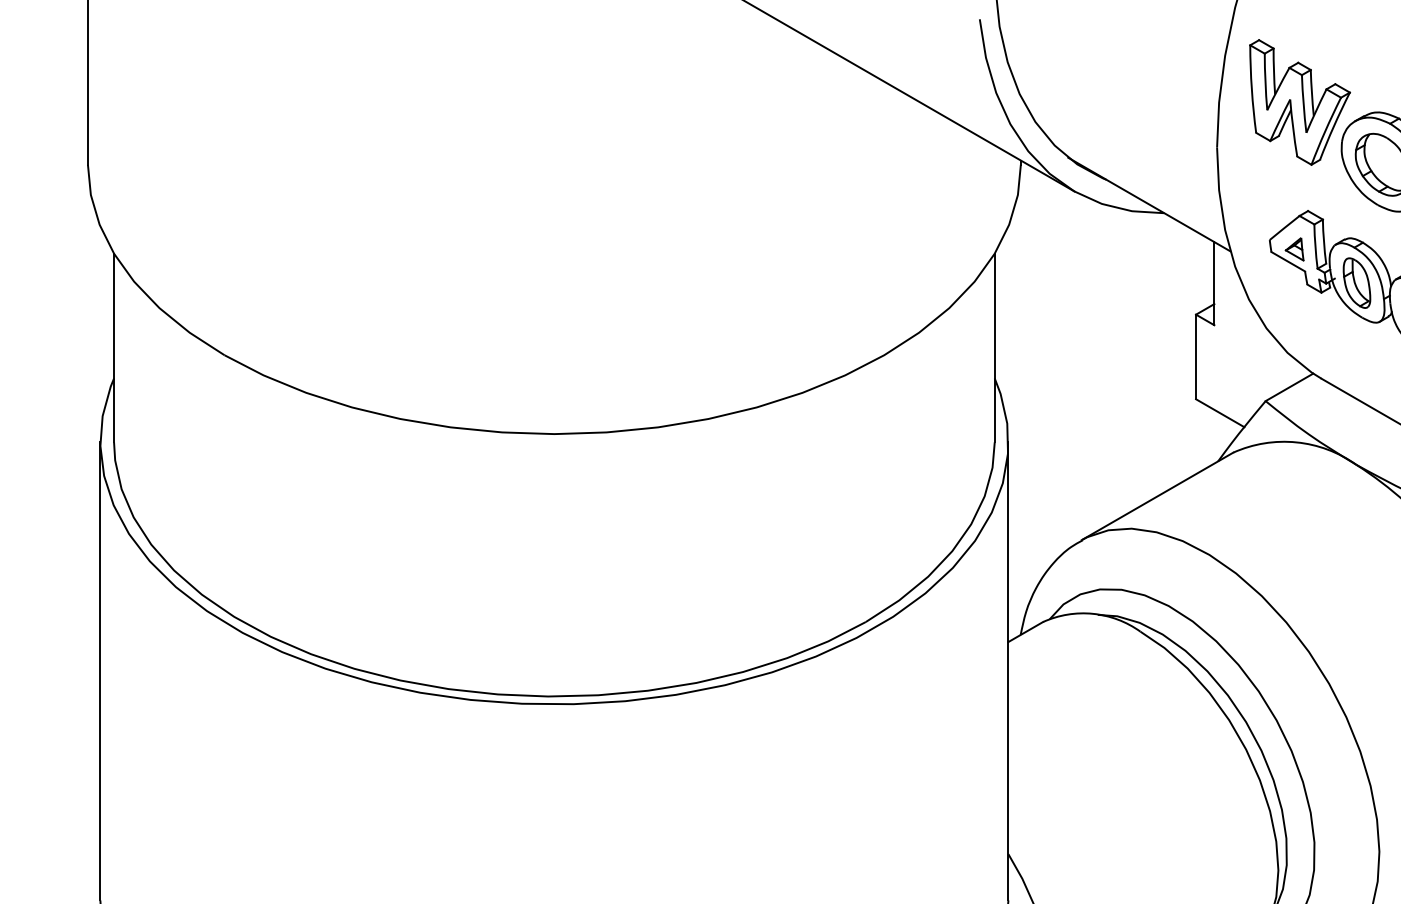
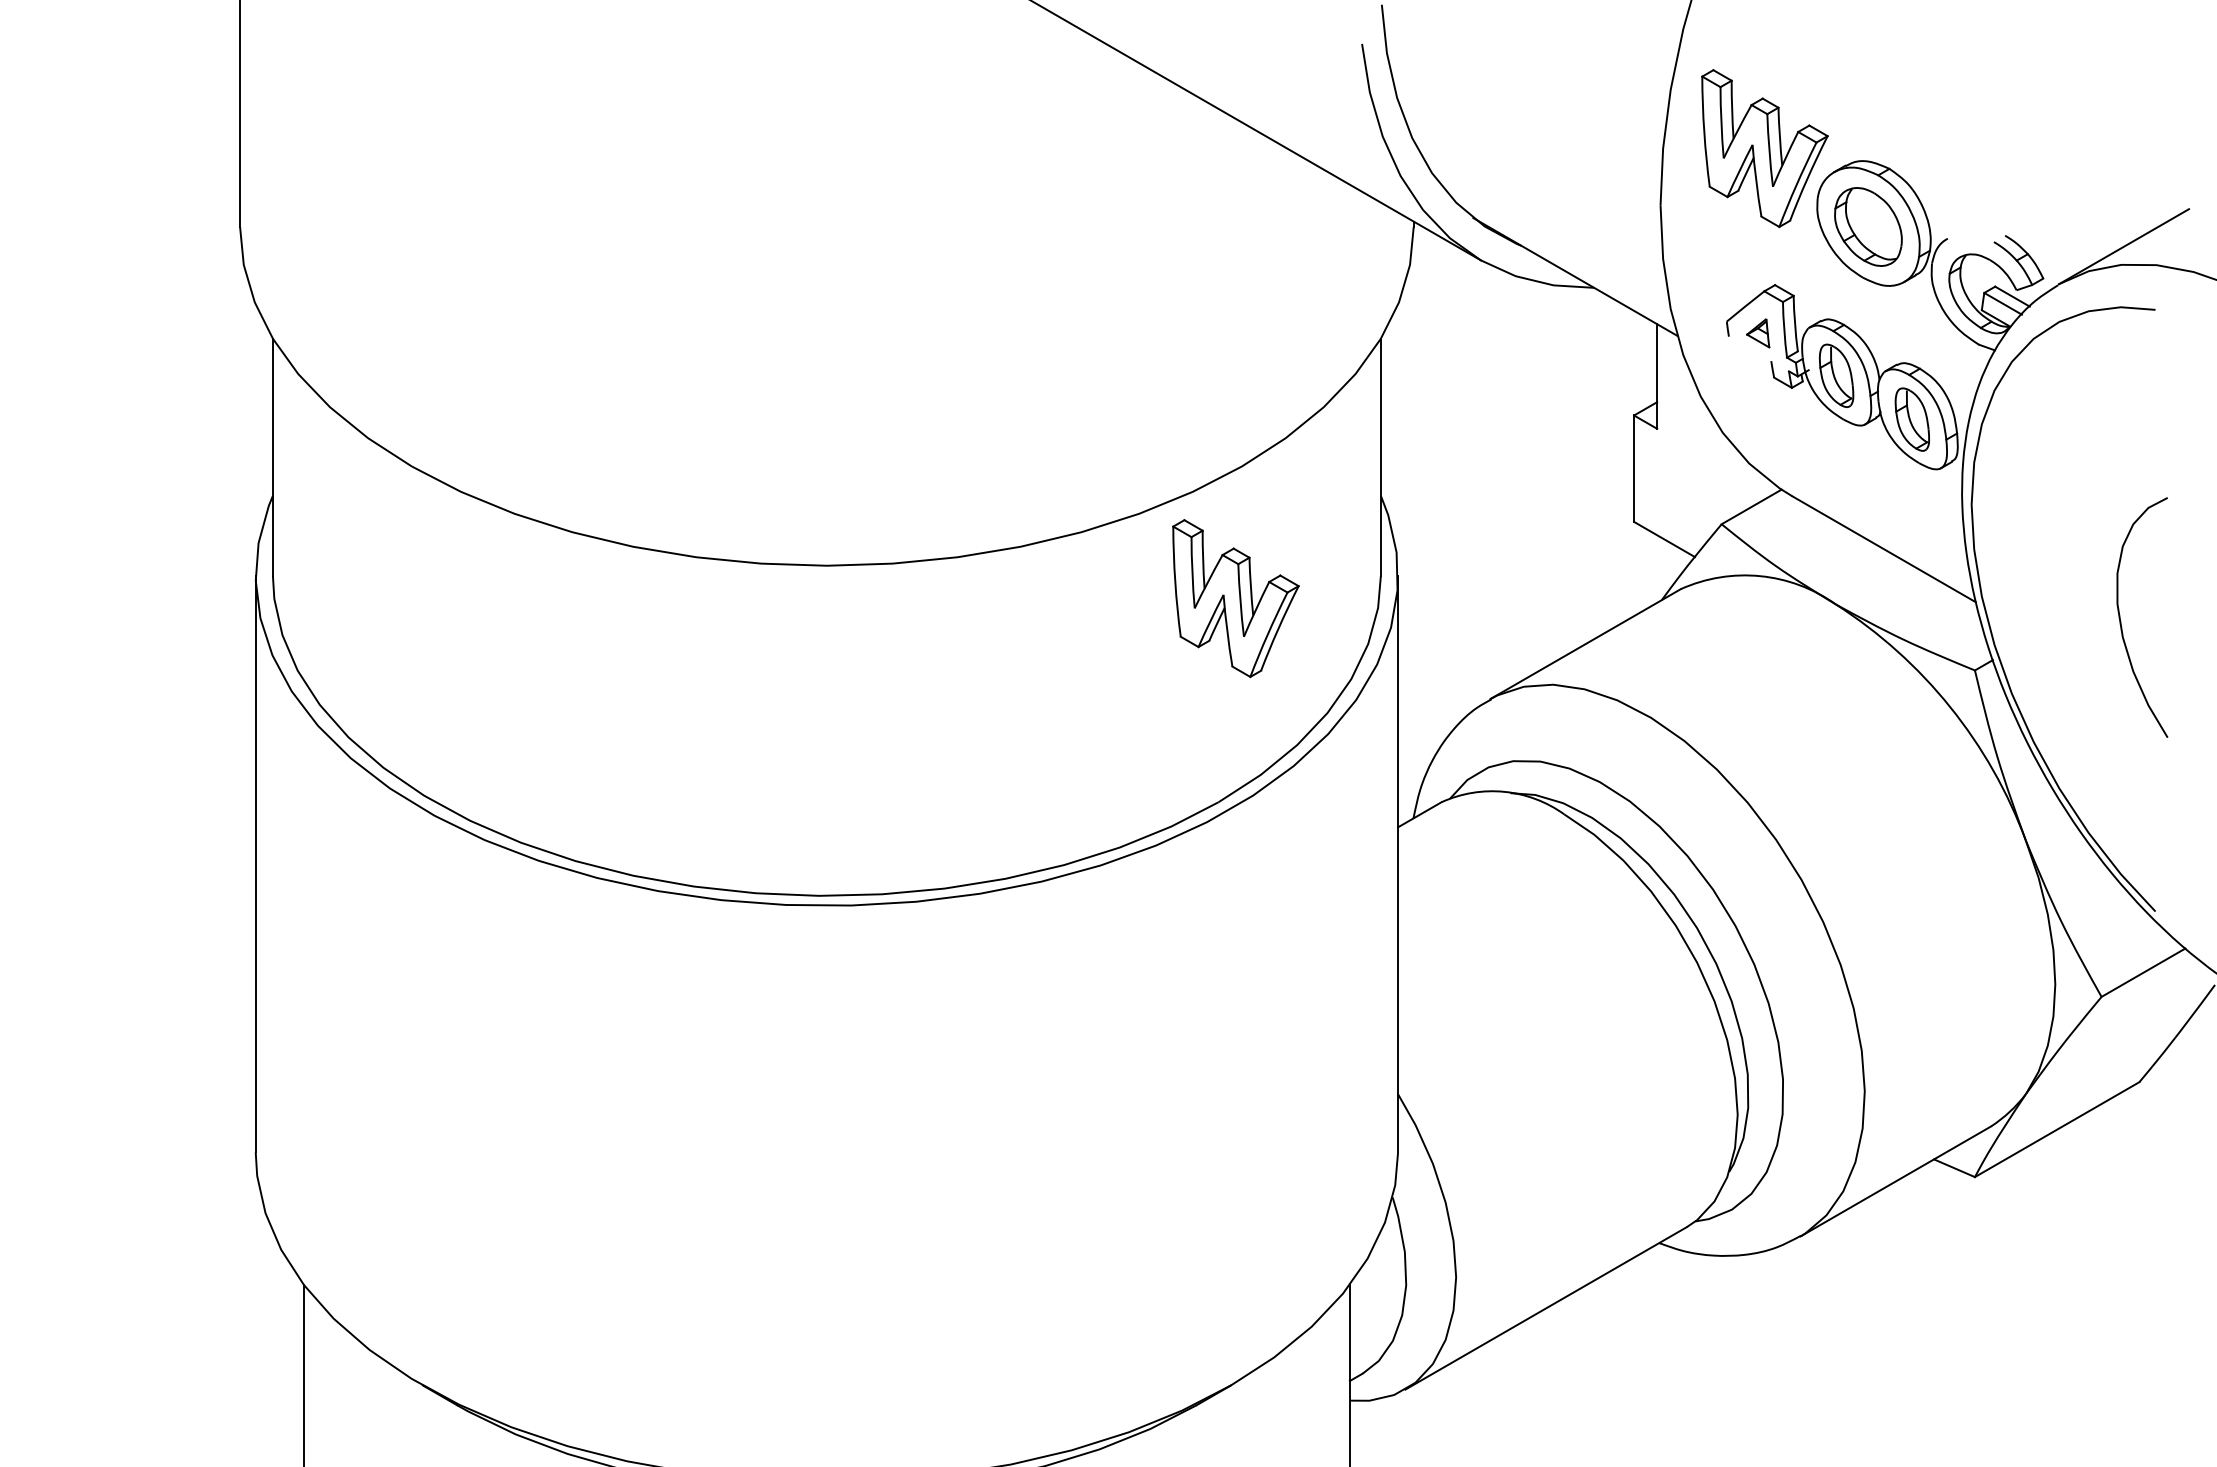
line: (1287, 261) -> (1749, 348), removed
part: (879, 460) -> (1235, 598), added

